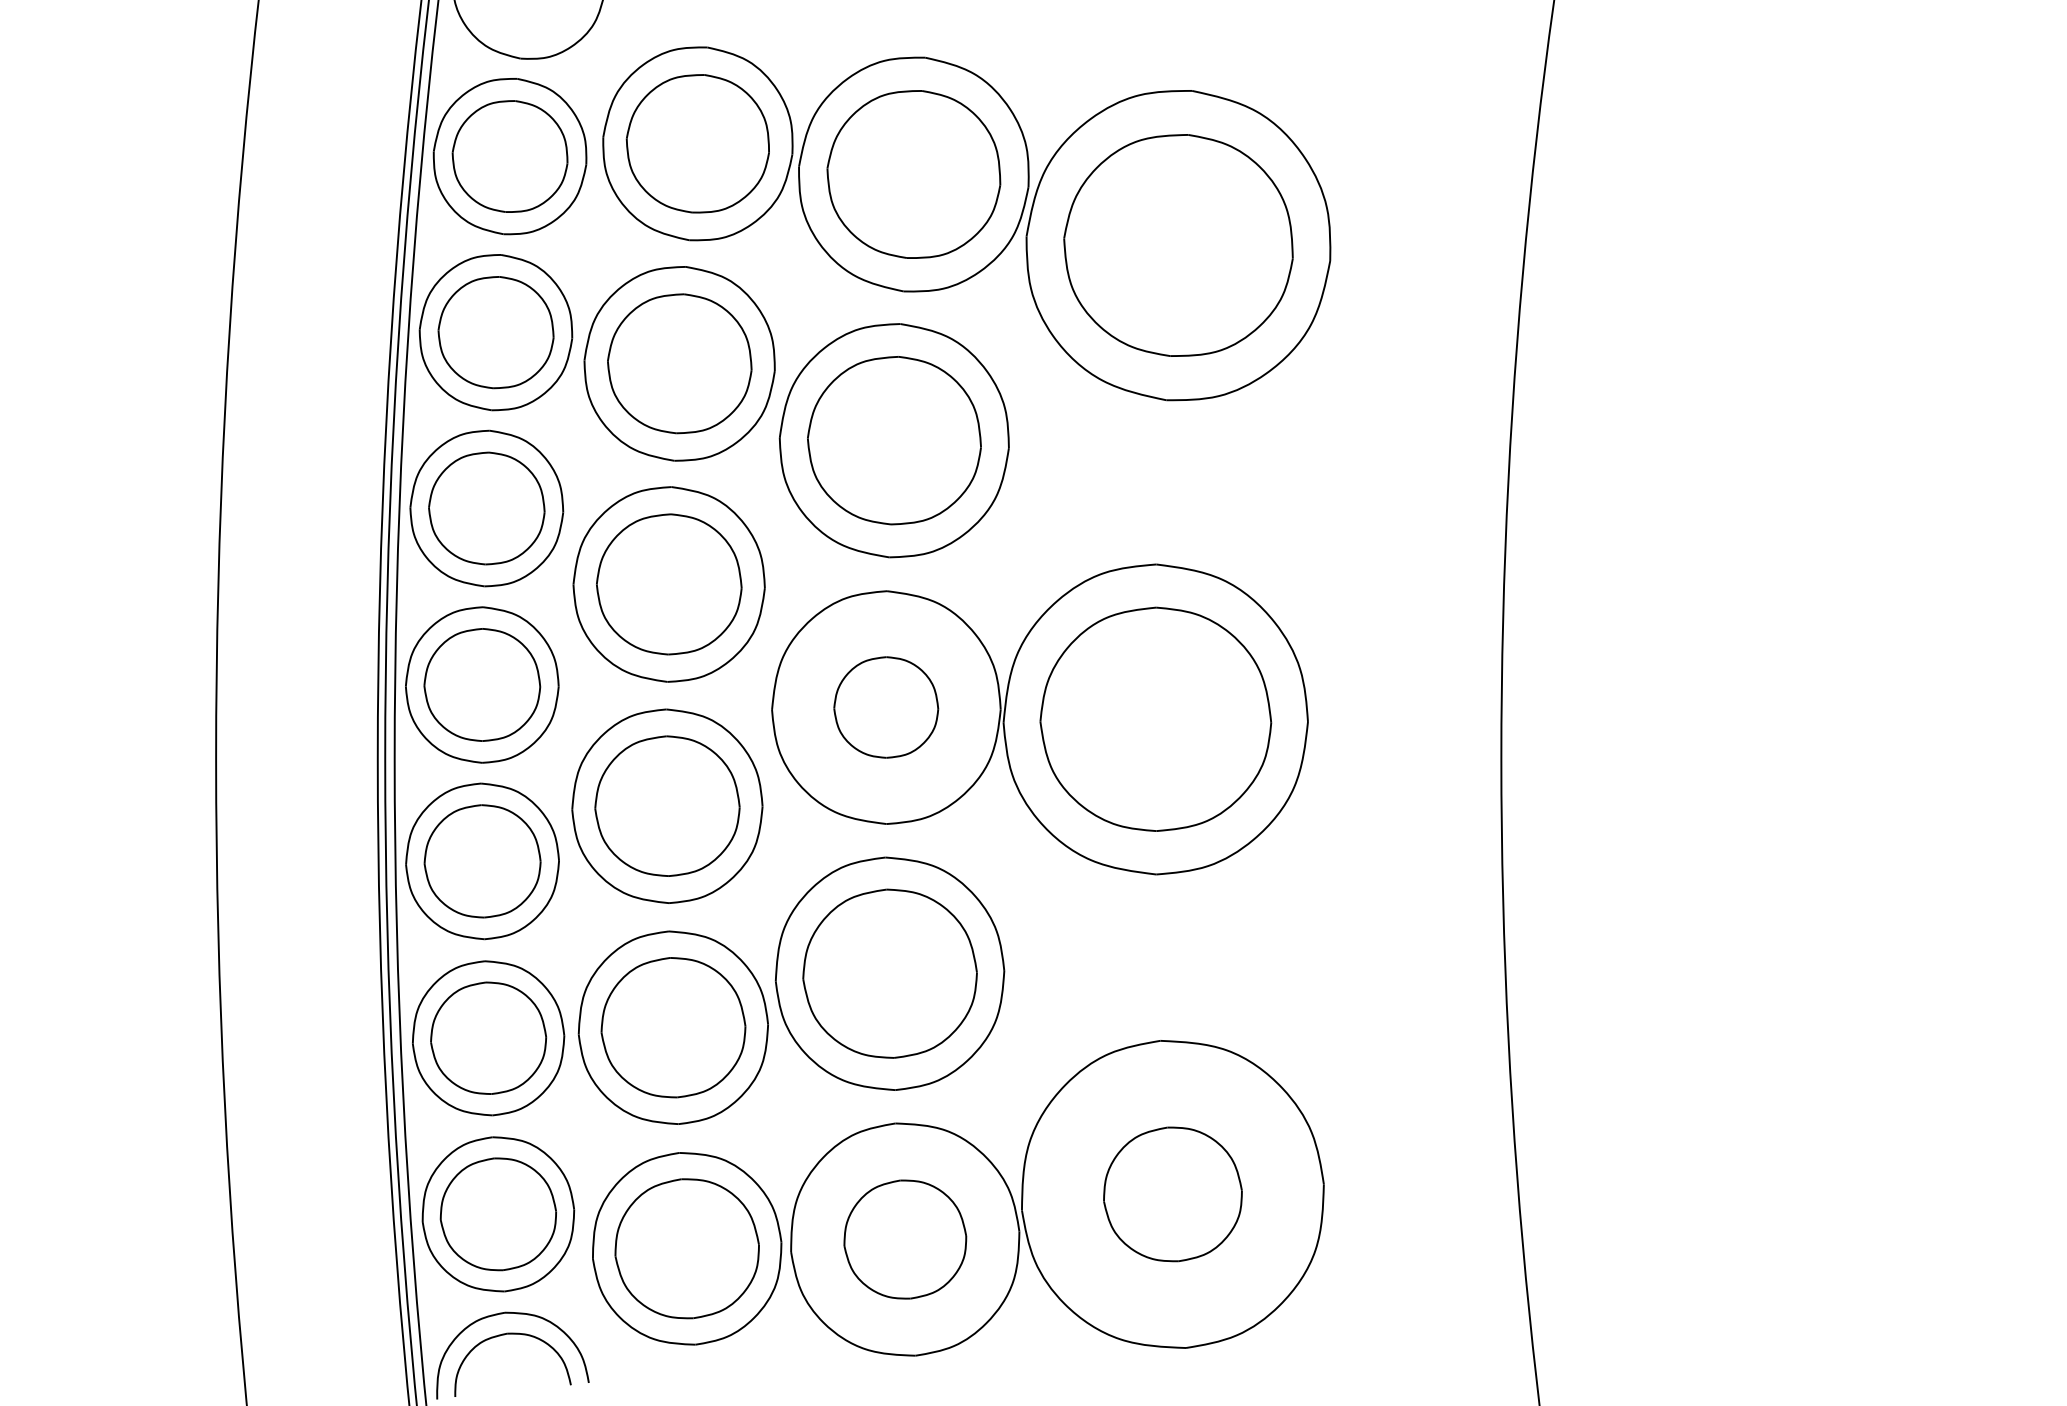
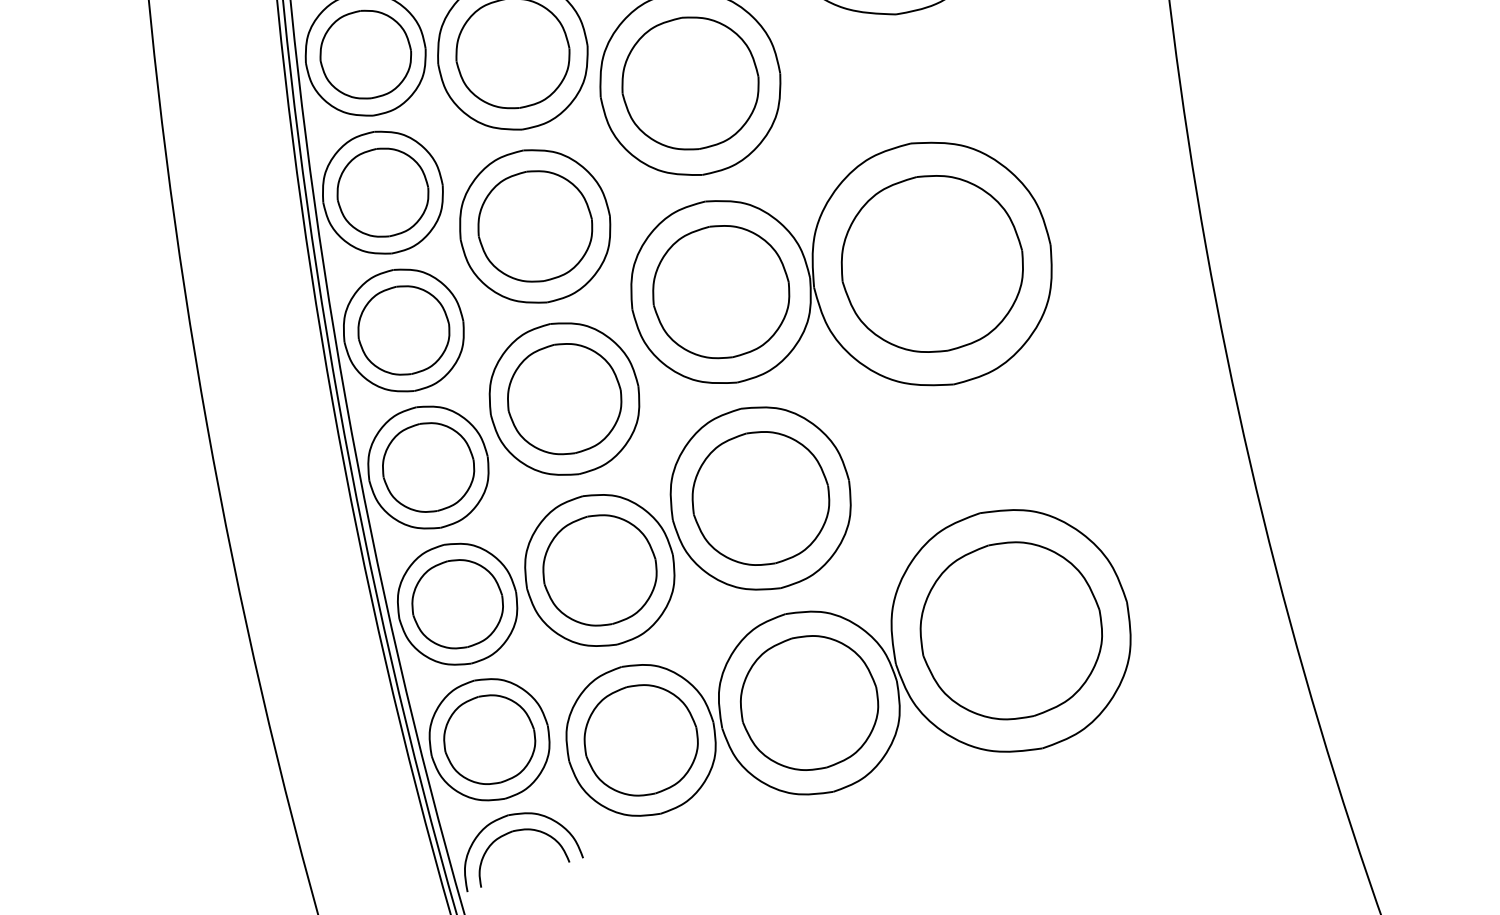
part: (885, 707) -> (720, 292), size x1.67
part: (1172, 1194) -> (1010, 630), size x1.67
part: (905, 1239) -> (809, 702), size x1.43

